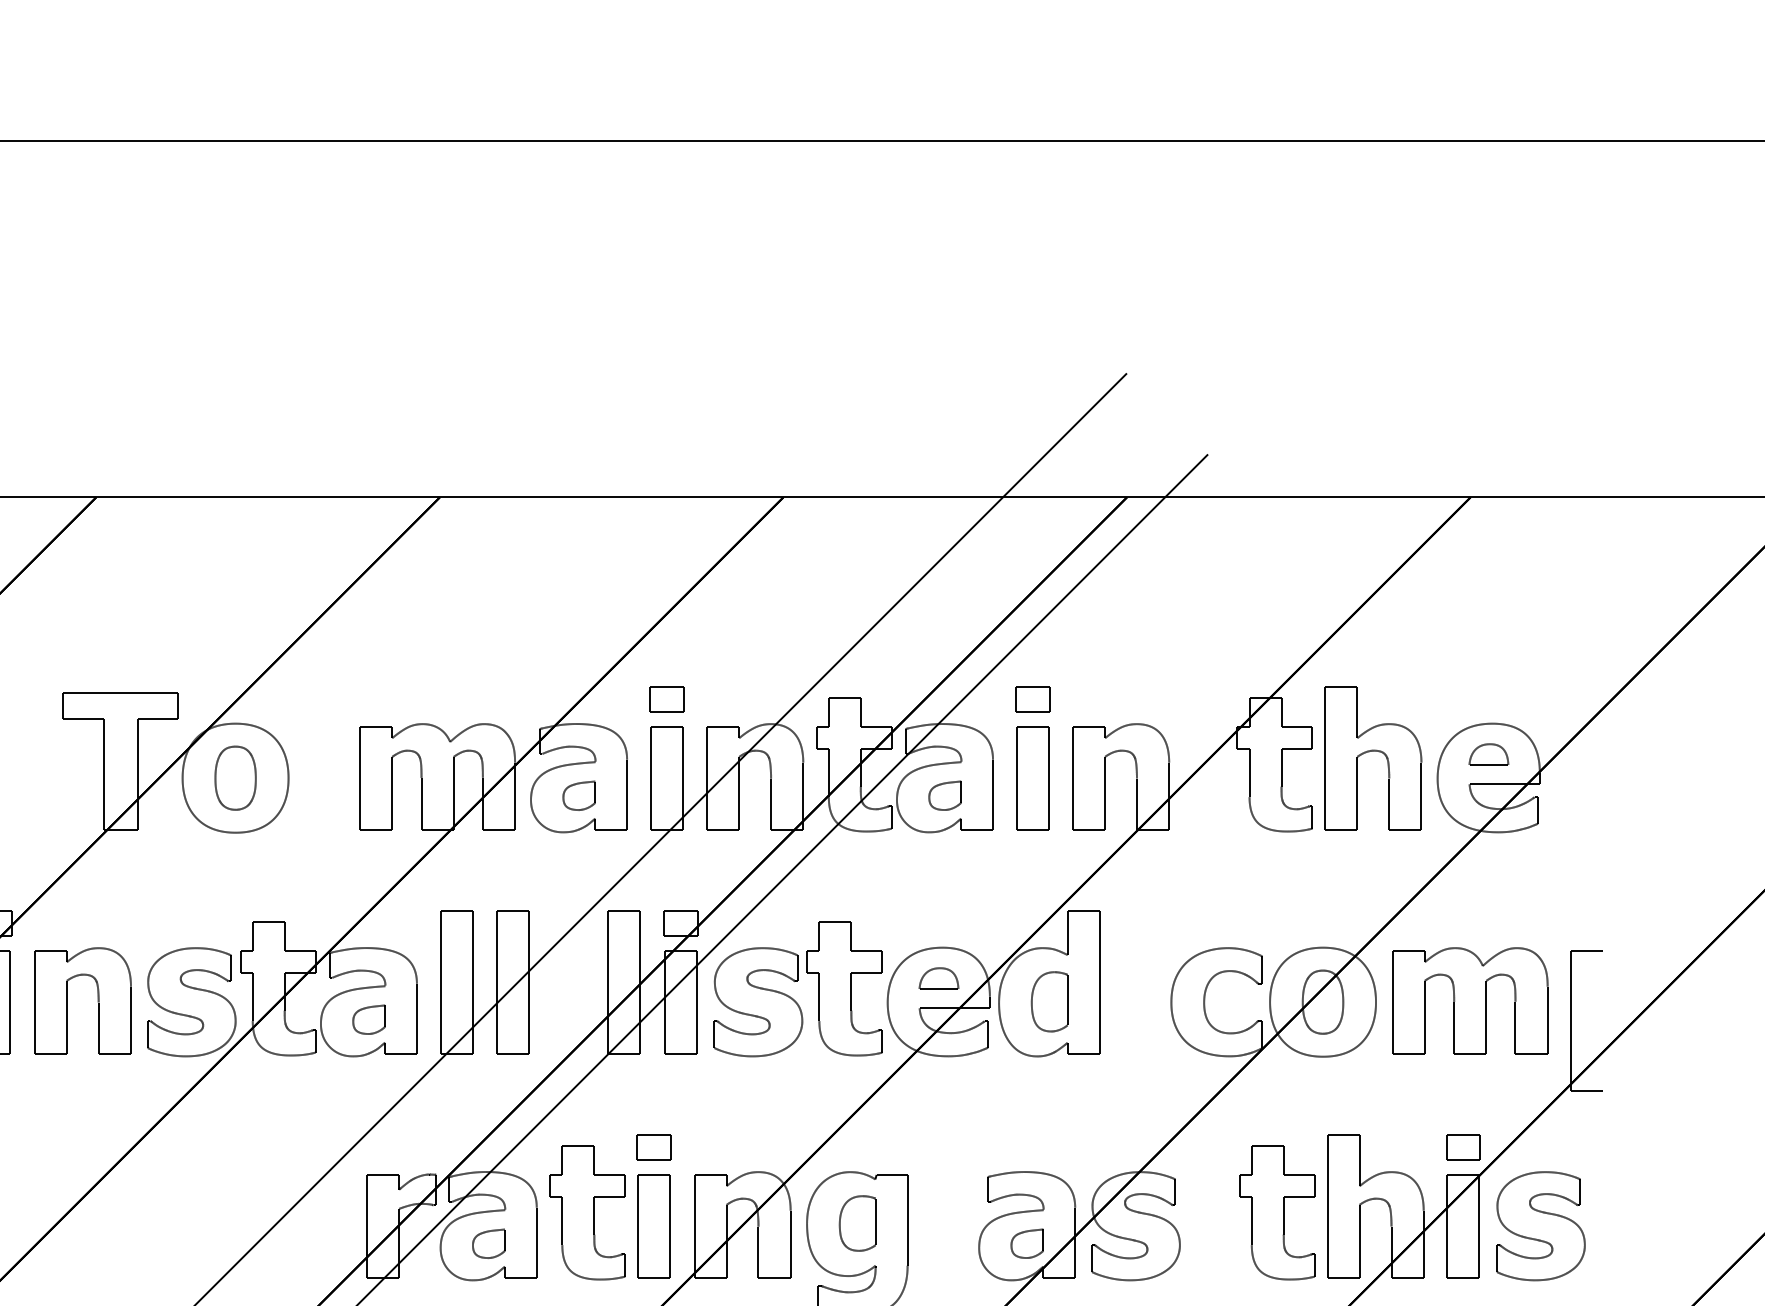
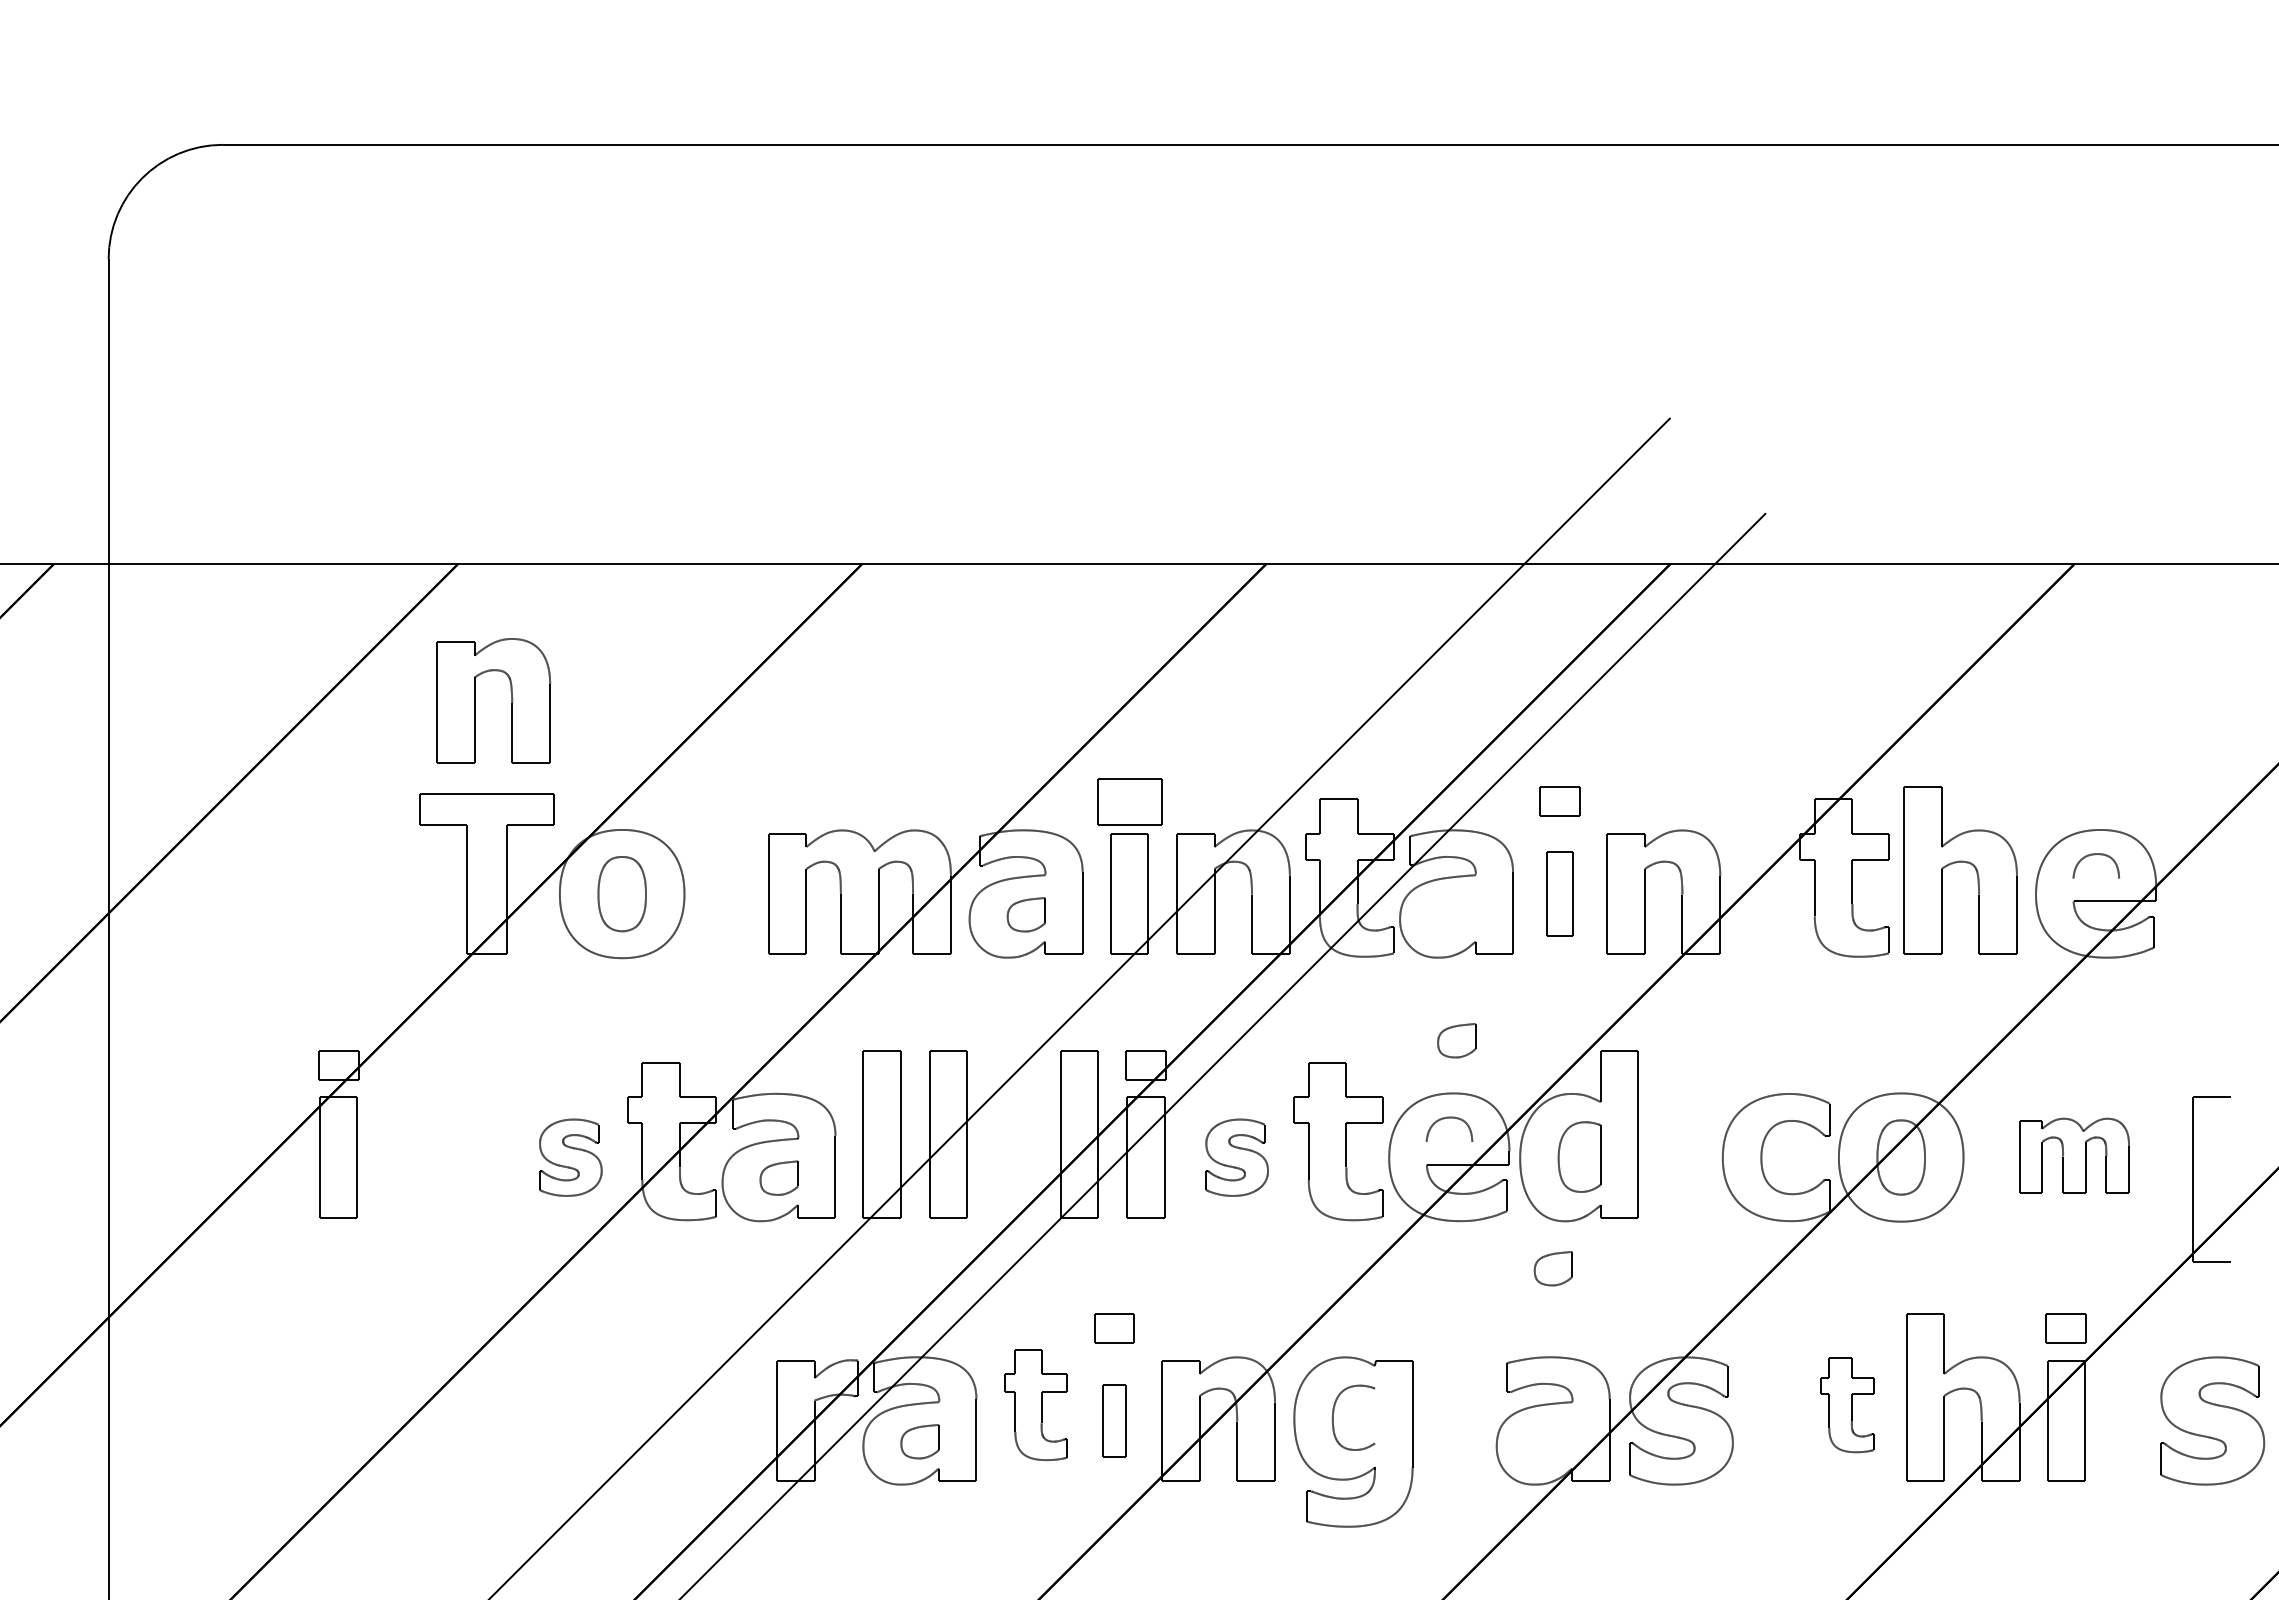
part: (666, 699) -> (1128, 801), size x1.6
line: (1489, 764) -> (2096, 878), removed
part: (1032, 777) -> (1559, 893), size x0.7
part: (944, 795) -> (1456, 1040), moved
line: (938, 989) -> (1449, 1142), removed
part: (67, 1000) -> (475, 700), moved
part: (1470, 1000) -> (2074, 1155), size x0.6
part: (191, 1002) -> (570, 1157), size x0.6
part: (757, 1002) -> (1236, 1157), size x0.6
part: (587, 1212) -> (1035, 1404), size x0.7
part: (1276, 1212) -> (1846, 1404), size x0.6
line: (875, 1221) -> (1374, 1415), removed
part: (654, 1225) -> (1114, 1420), size x0.6
part: (1540, 1225) -> (2212, 1420), moved
part: (1026, 1243) -> (1552, 1268), moved

